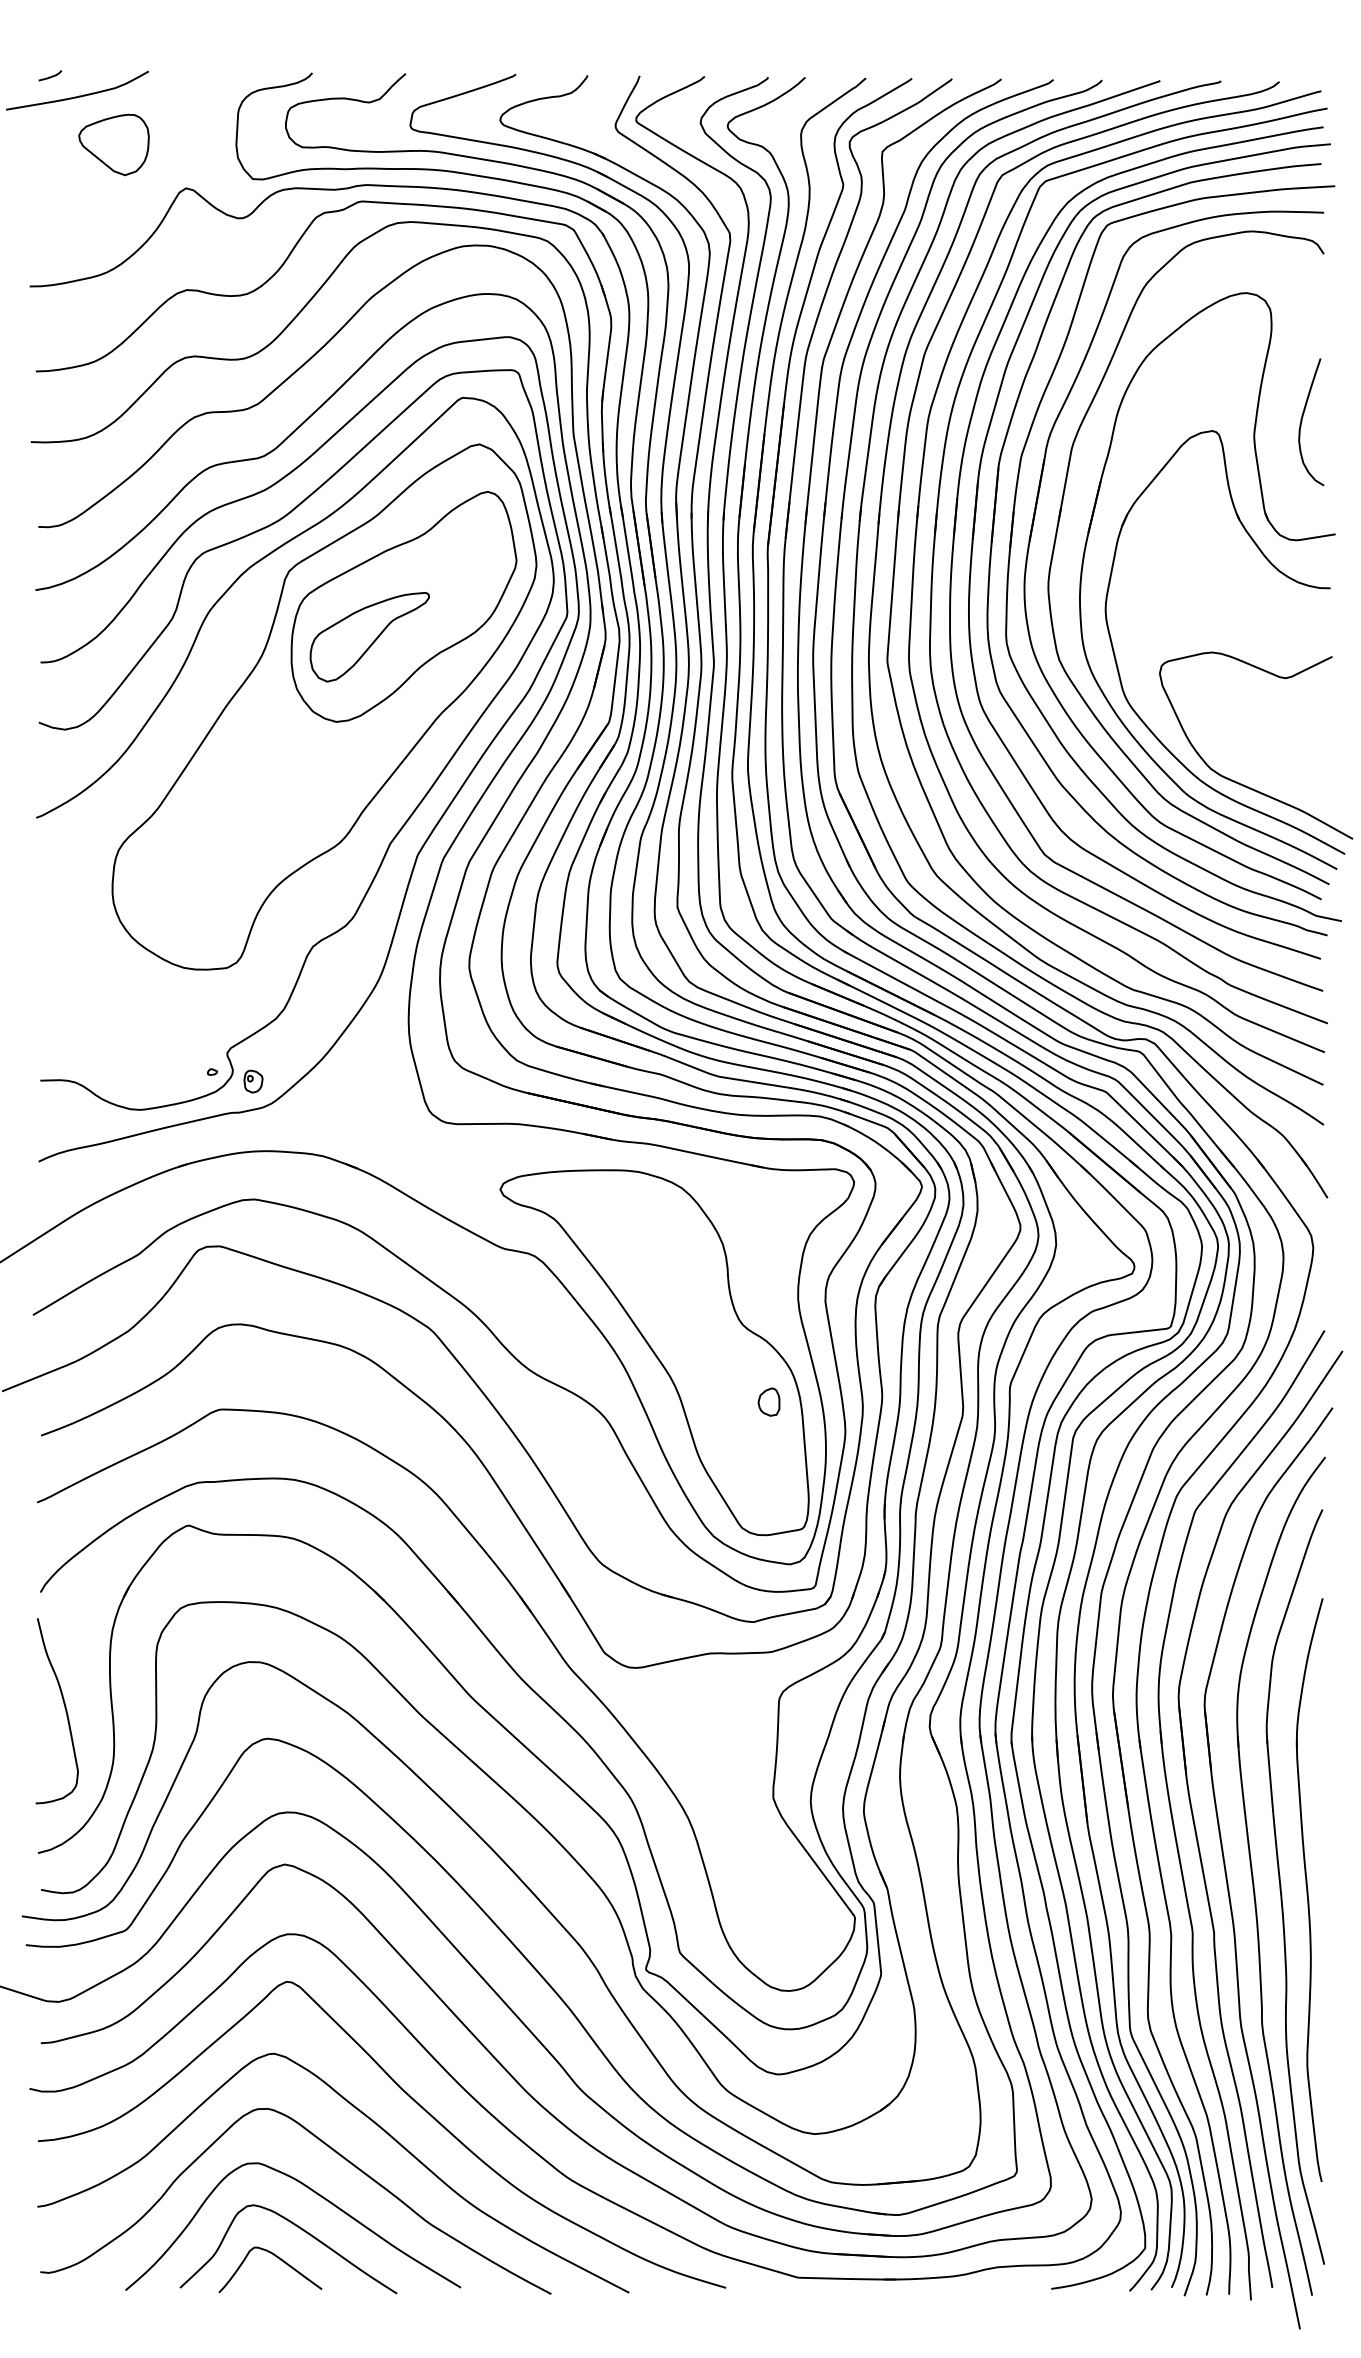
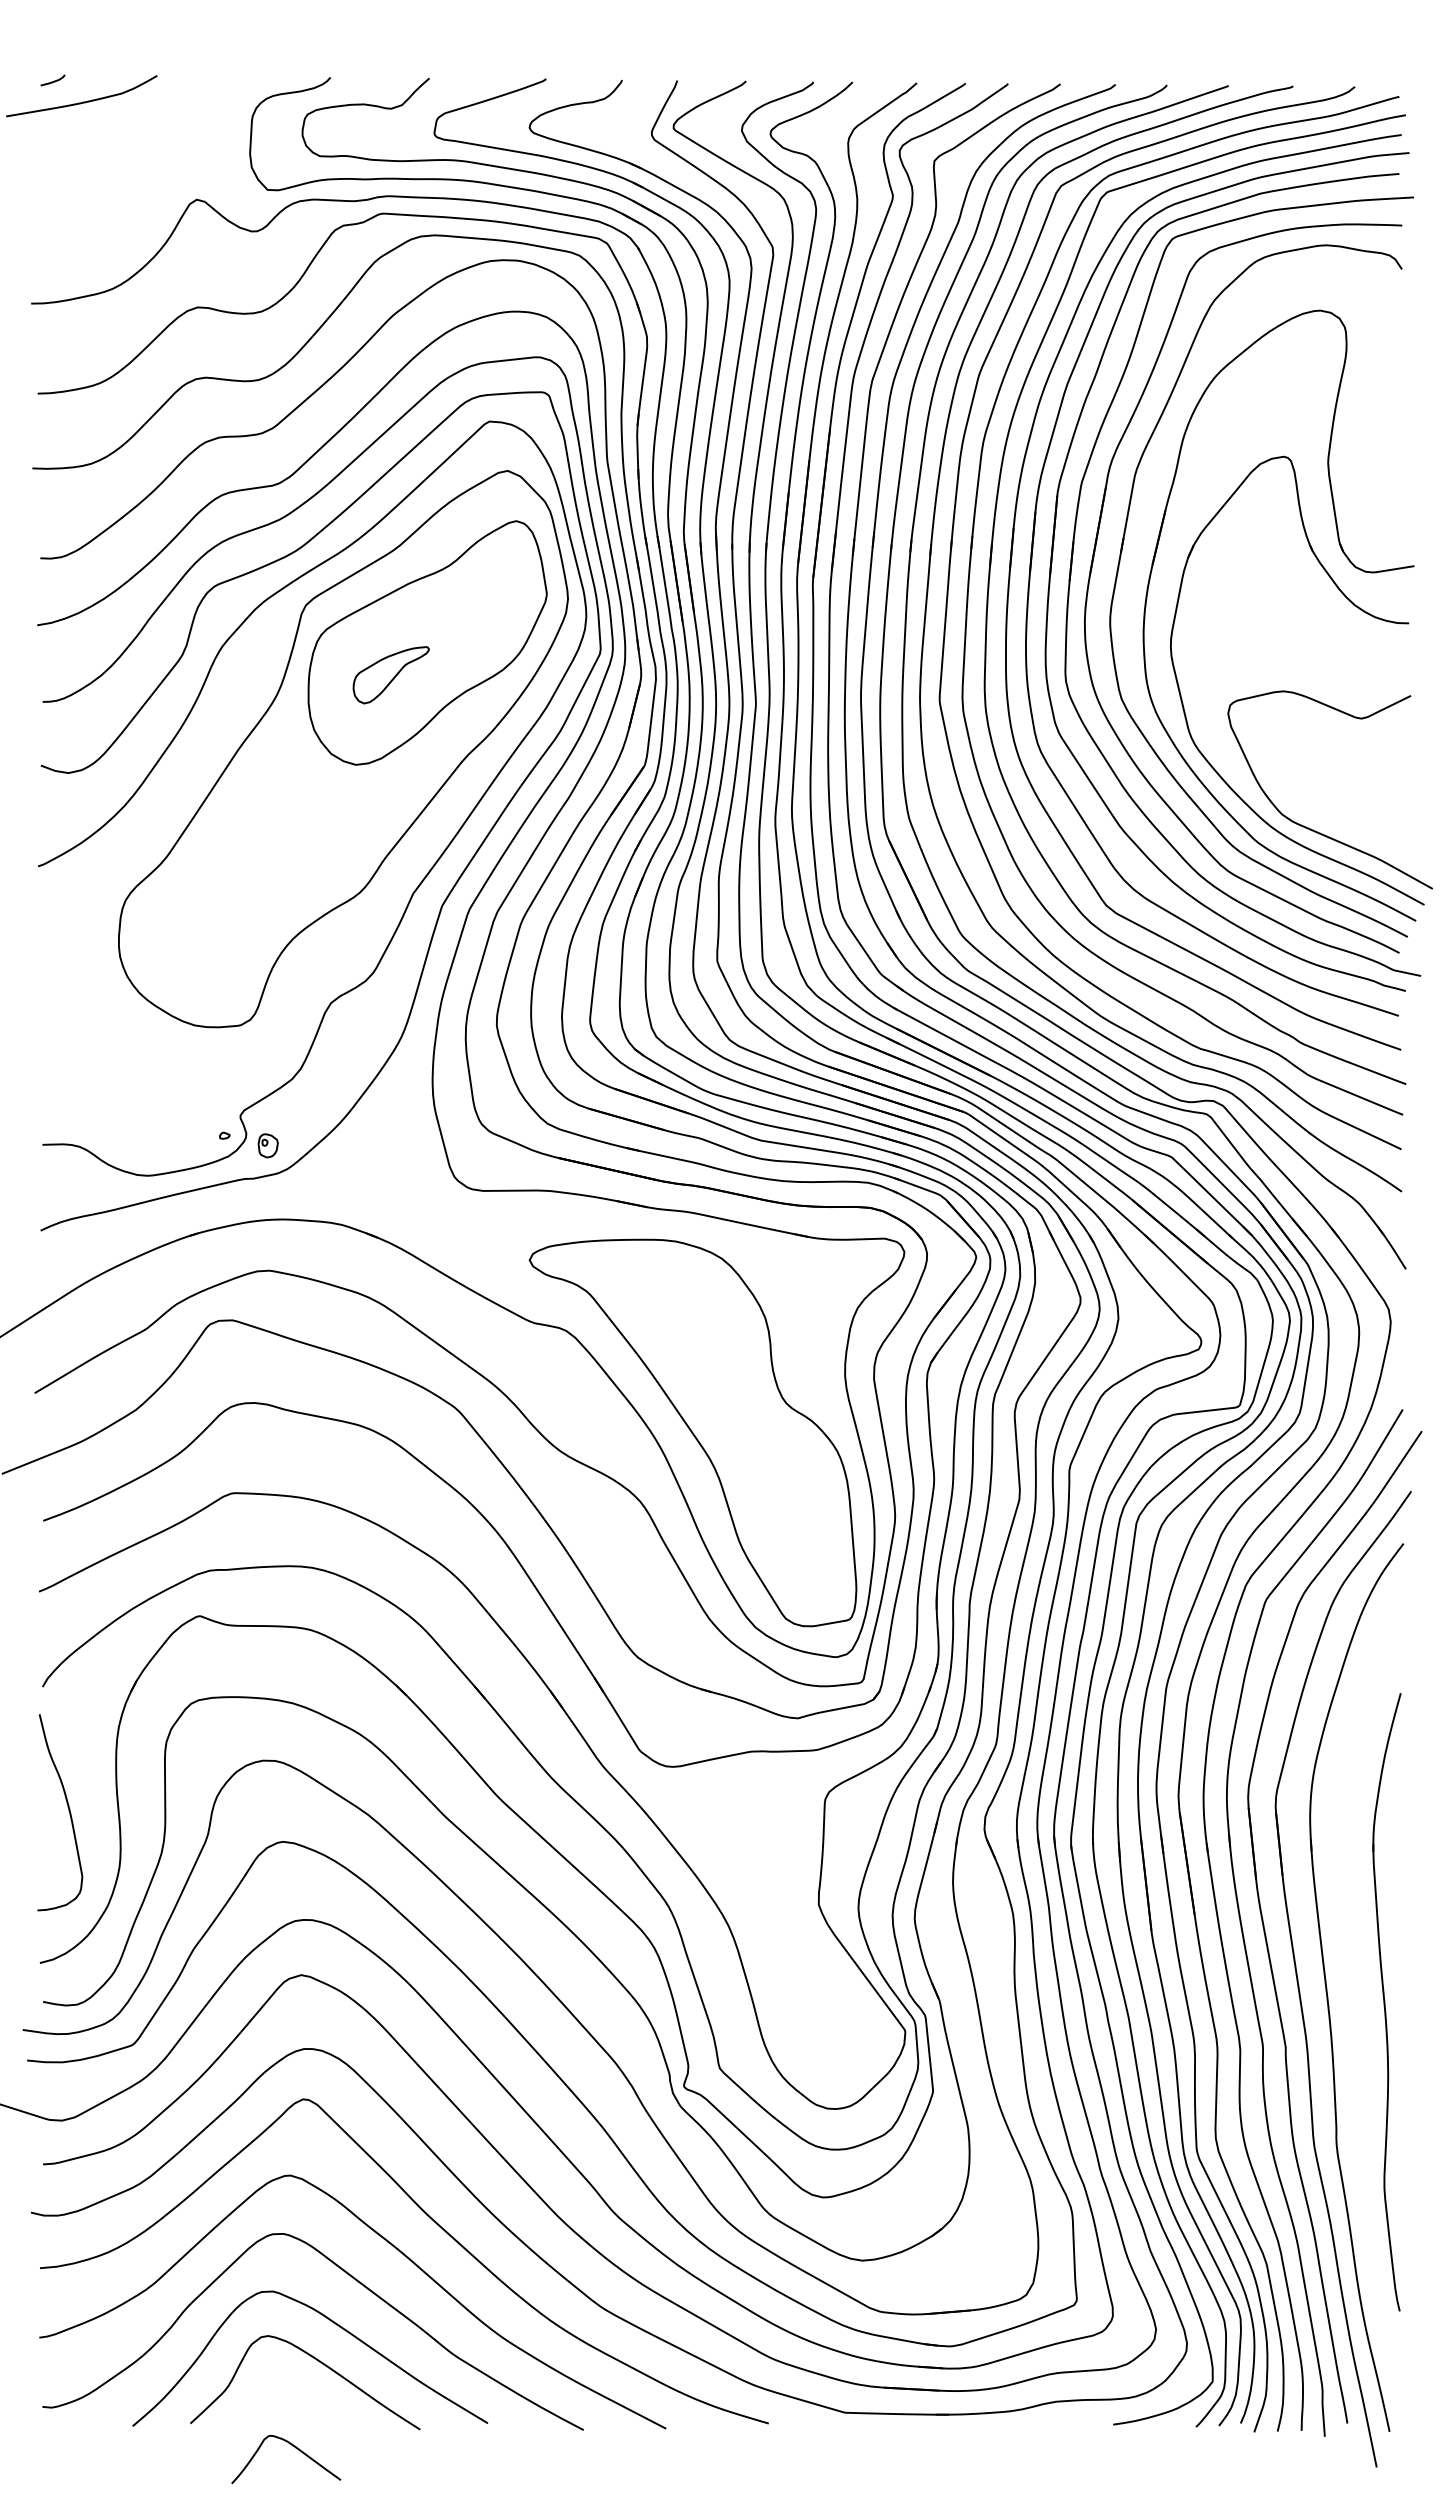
part: (114, 144) -> (120, 153), removed
curve: (1302, 420) -> (1379, 445), removed
part: (368, 637) -> (390, 675), size x0.6
part: (769, 1401) -> (814, 1484), removed
part: (1281, 1889) -> (1357, 2001), removed
curve: (279, 2259) -> (295, 2448), moved

